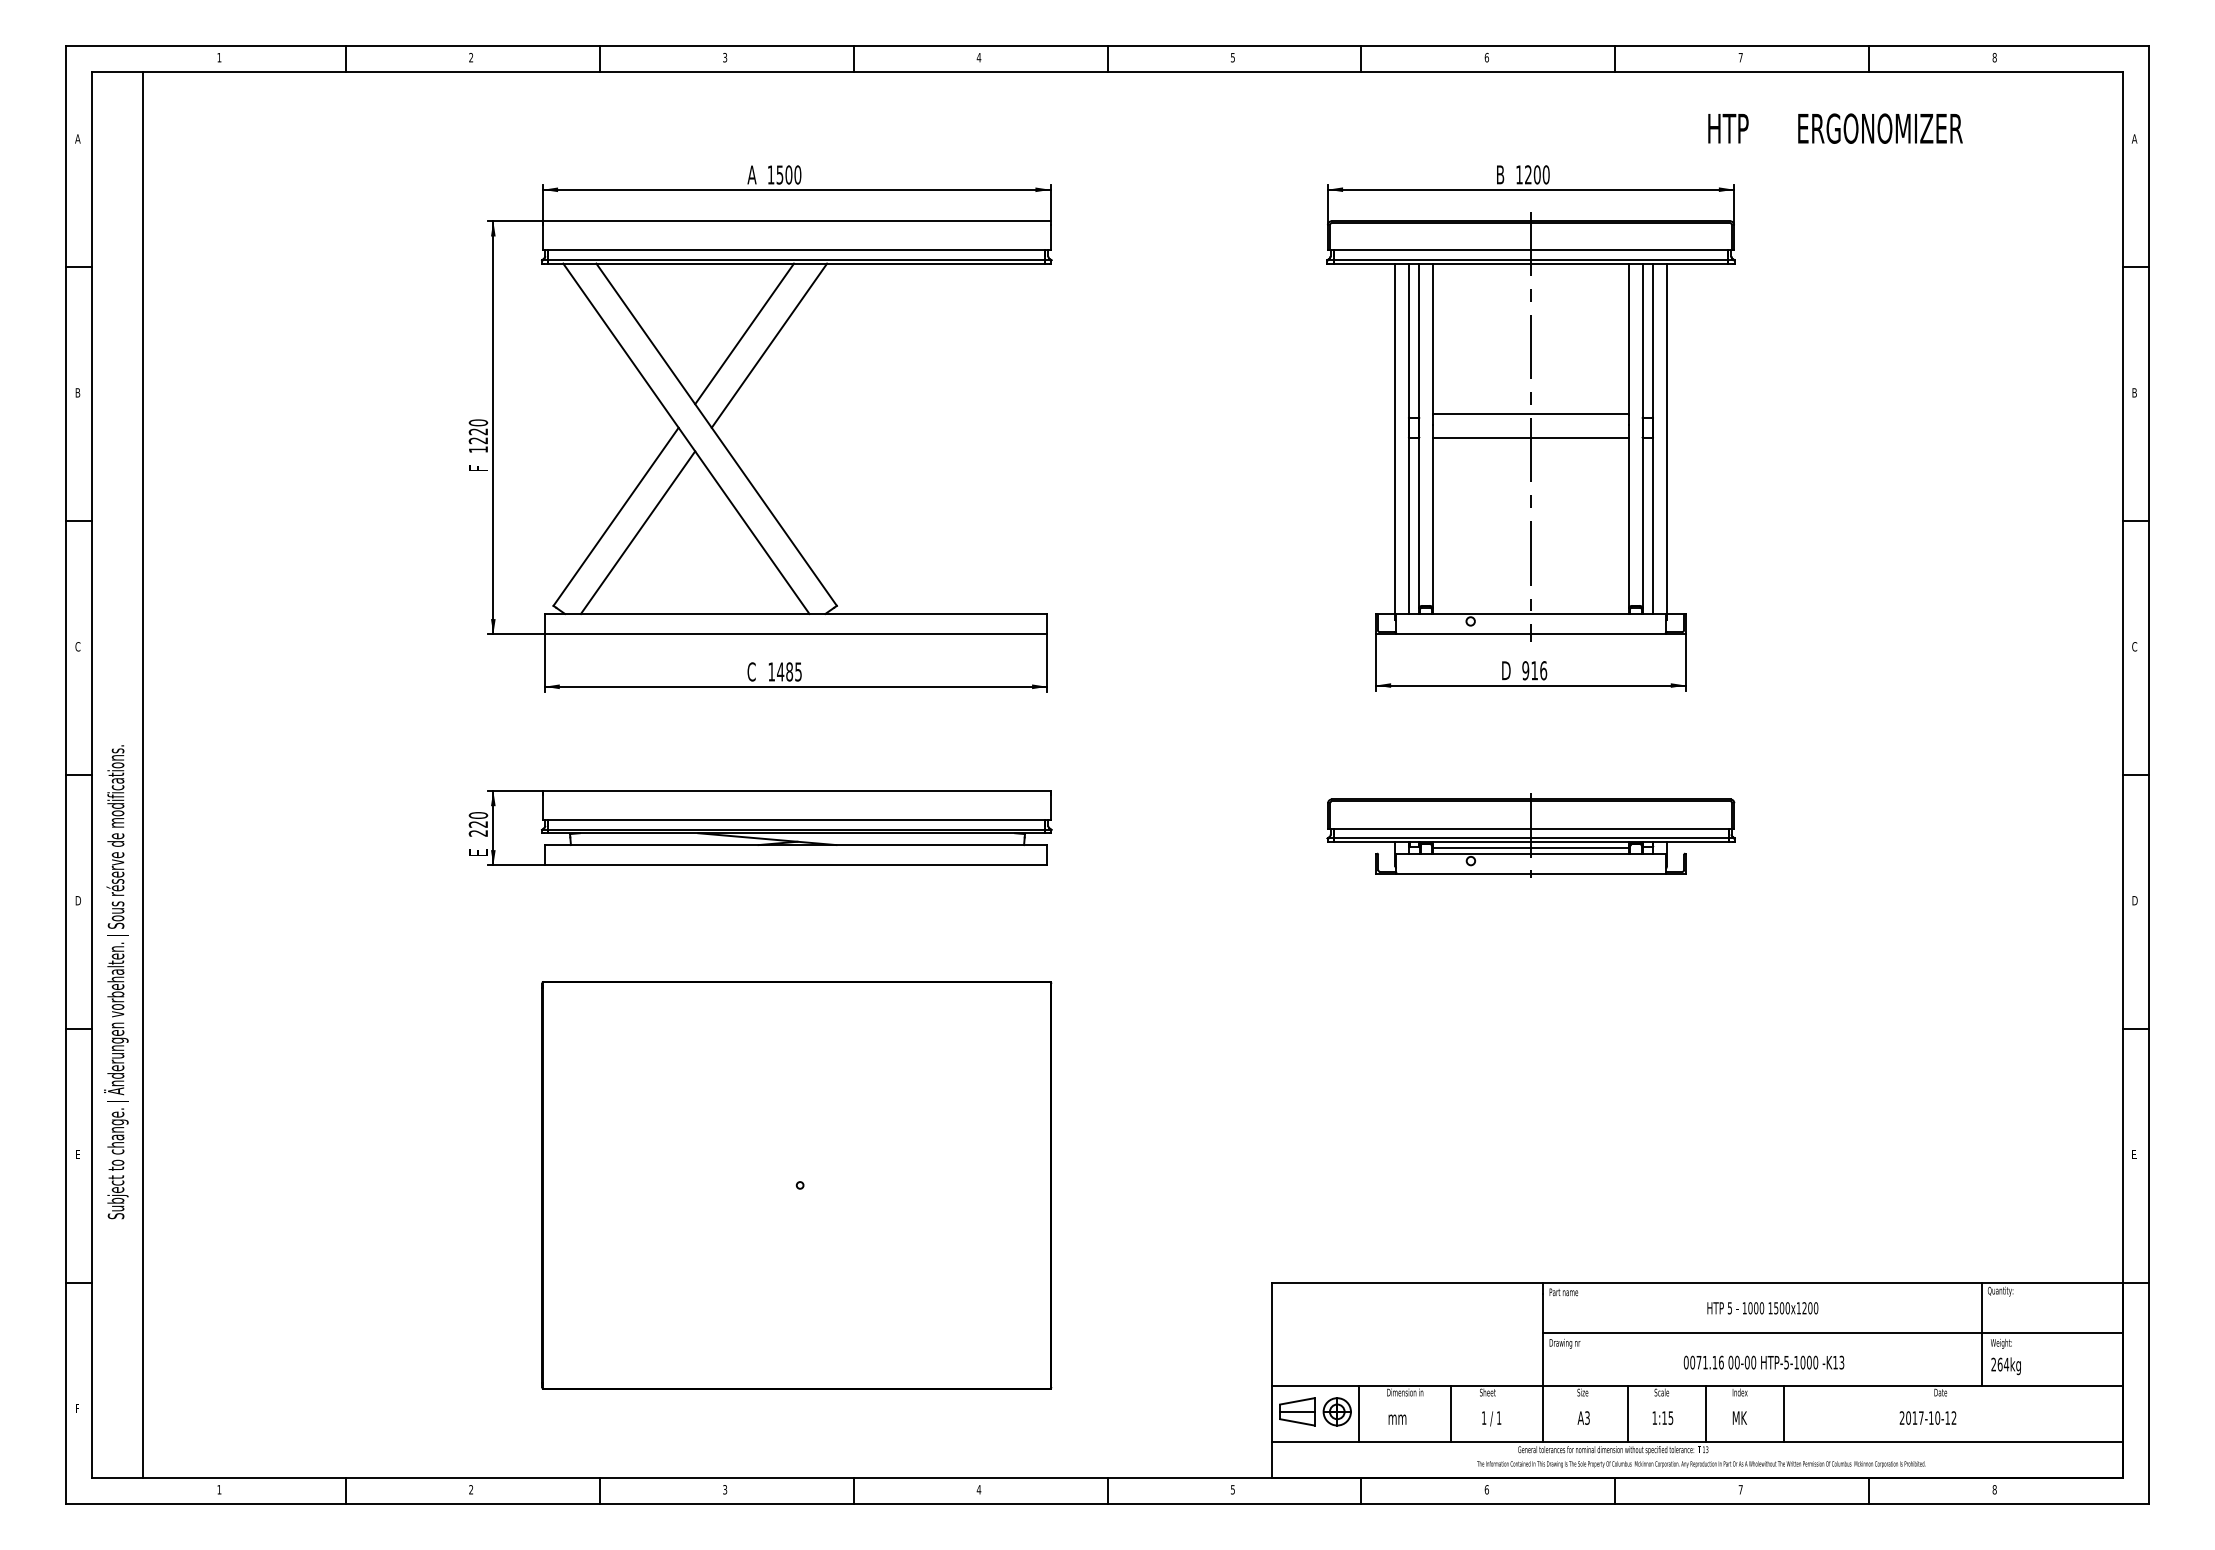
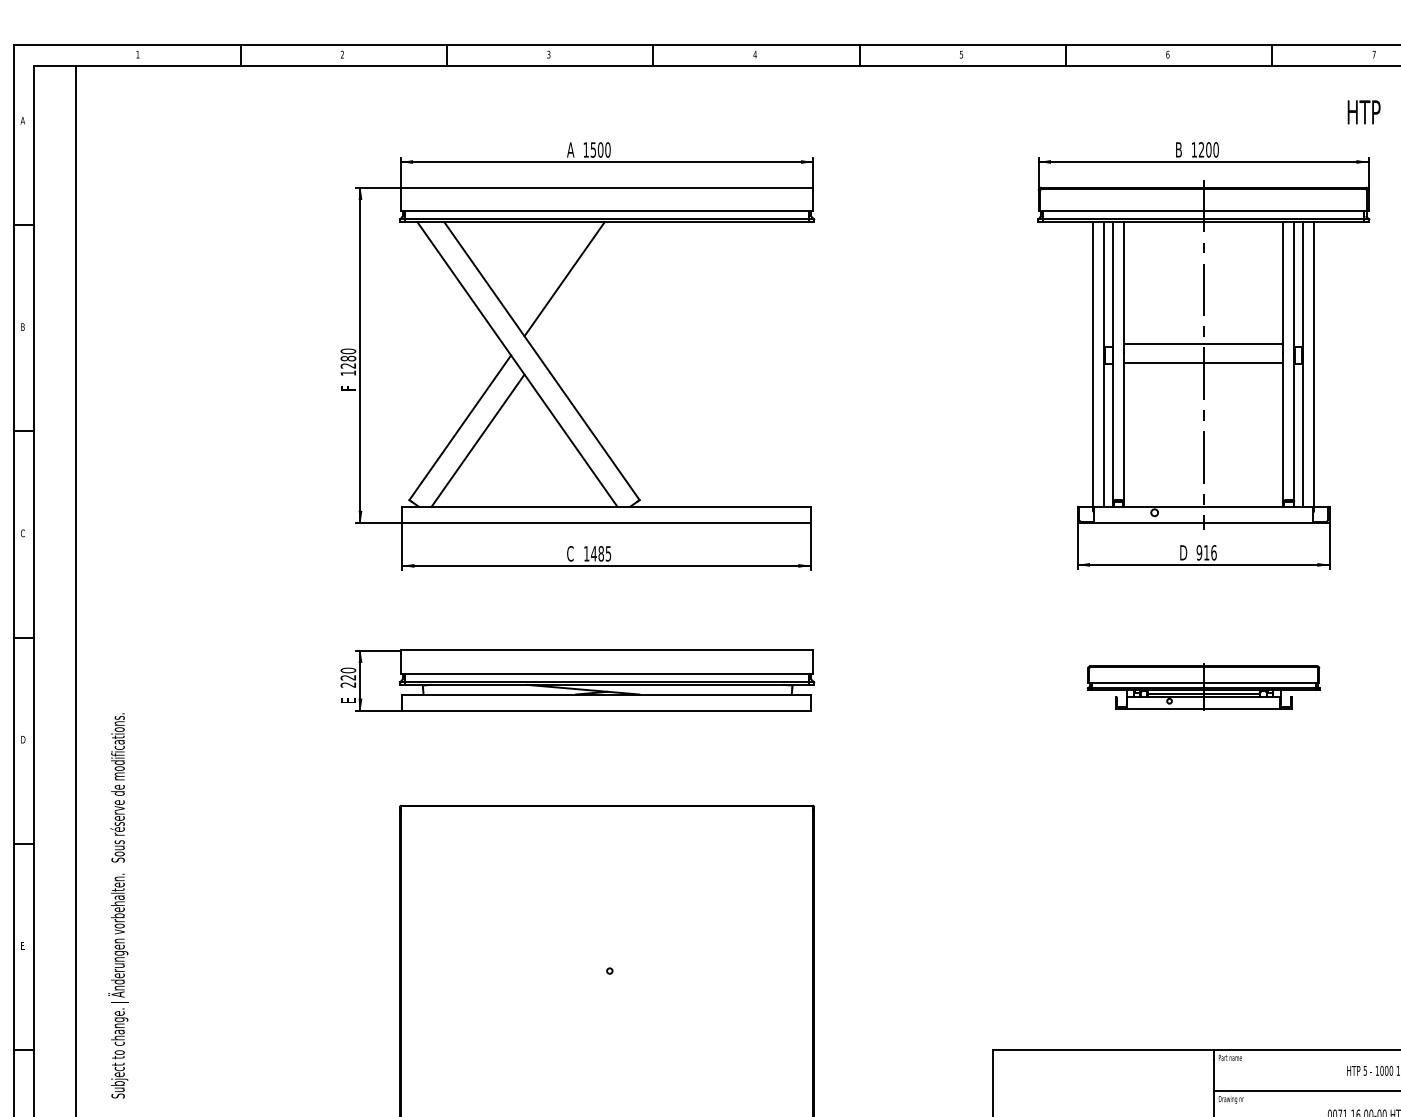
line: (769, 345) -> (584, 288), removed
text: (478, 431) -> (348, 358), 1220 -> 1280
part: (1530, 835) -> (1203, 686), size x0.7
text: (116, 982) -> (118, 906), moved

